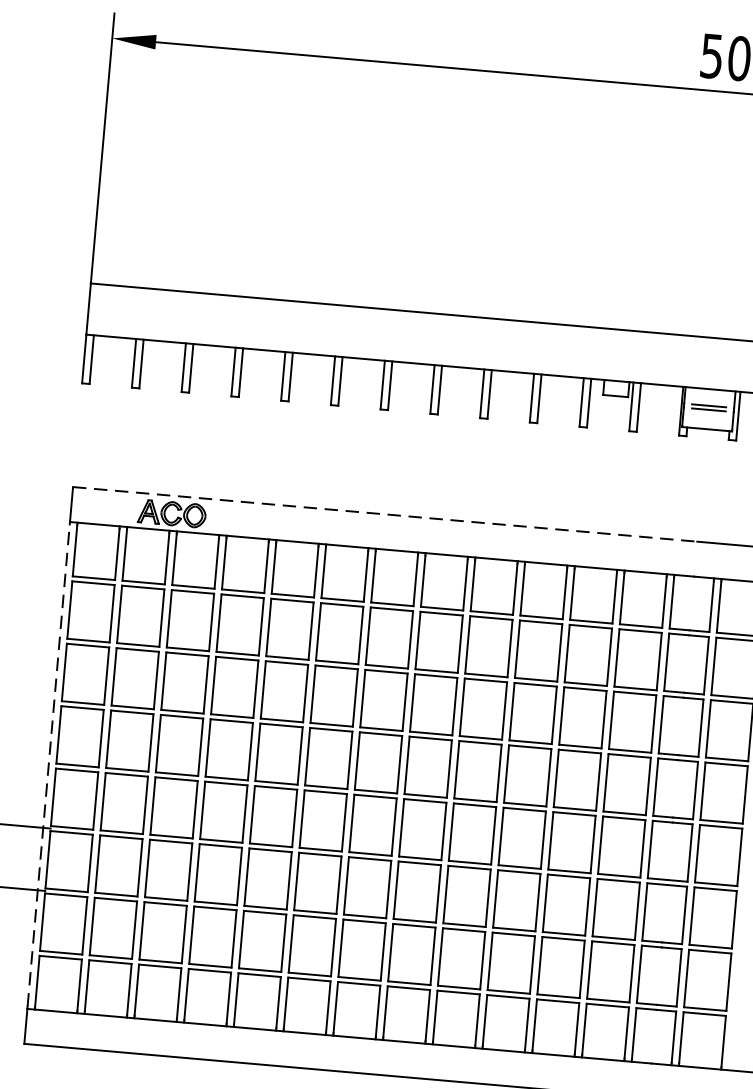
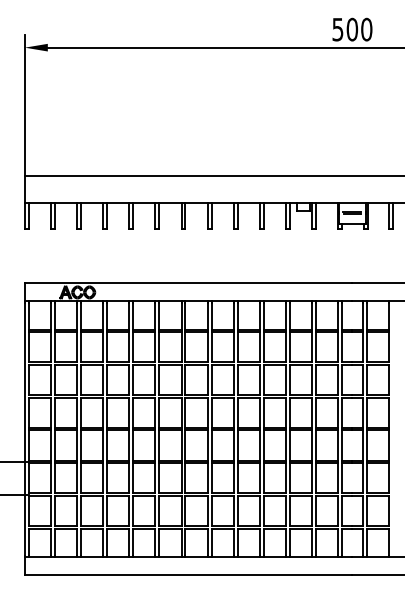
line: (384, 515) -> (188, 283), dashed -> solid
line: (48, 764) -> (24, 428), dashed -> solid

